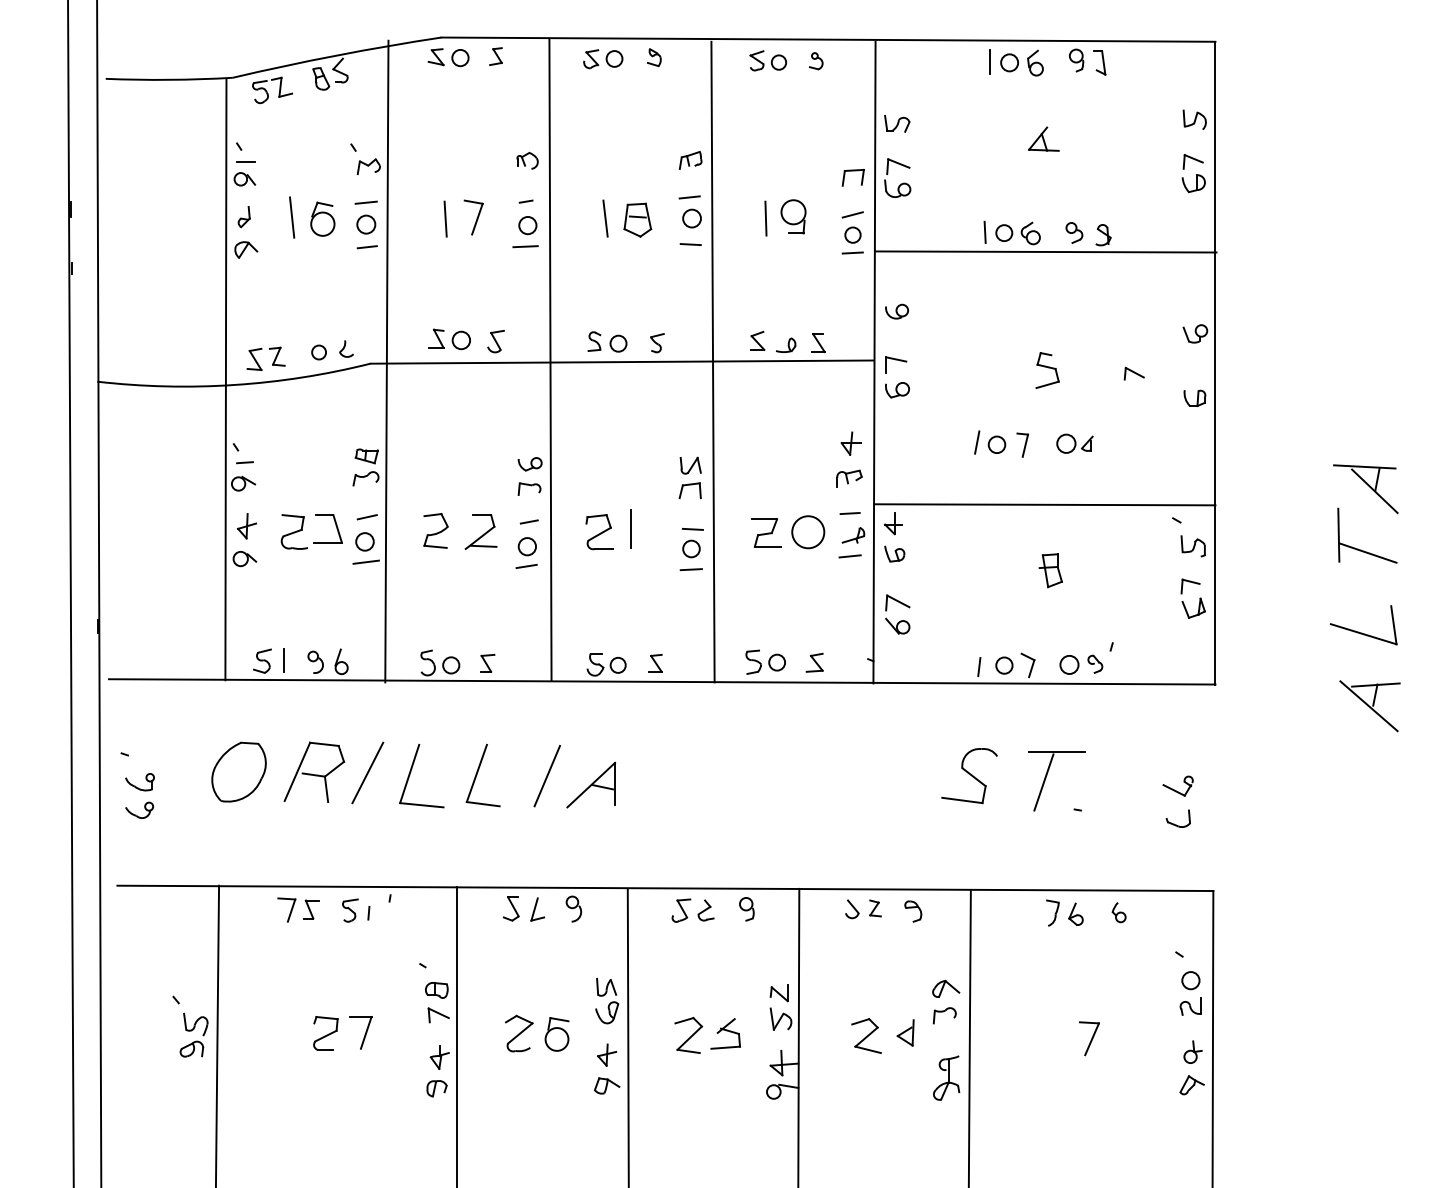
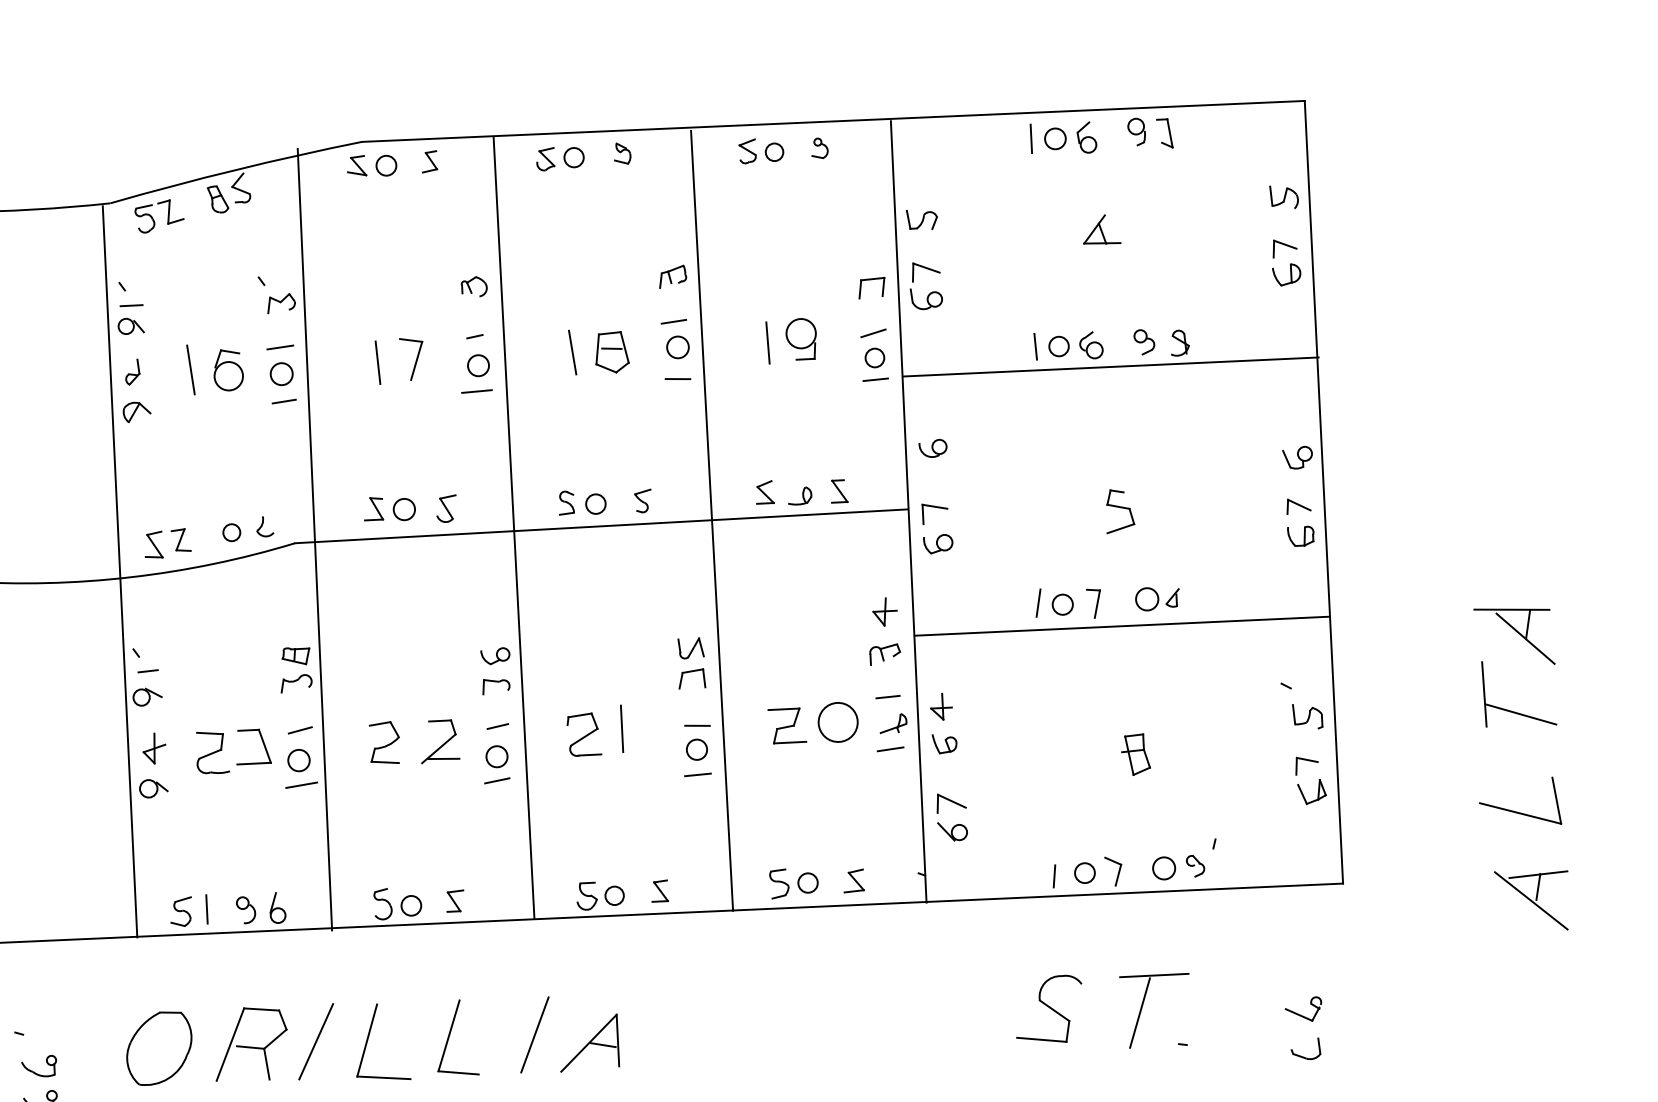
part: (1133, 373) -> (1297, 506), moved
line: (1044, 504) -> (1121, 625), moved

